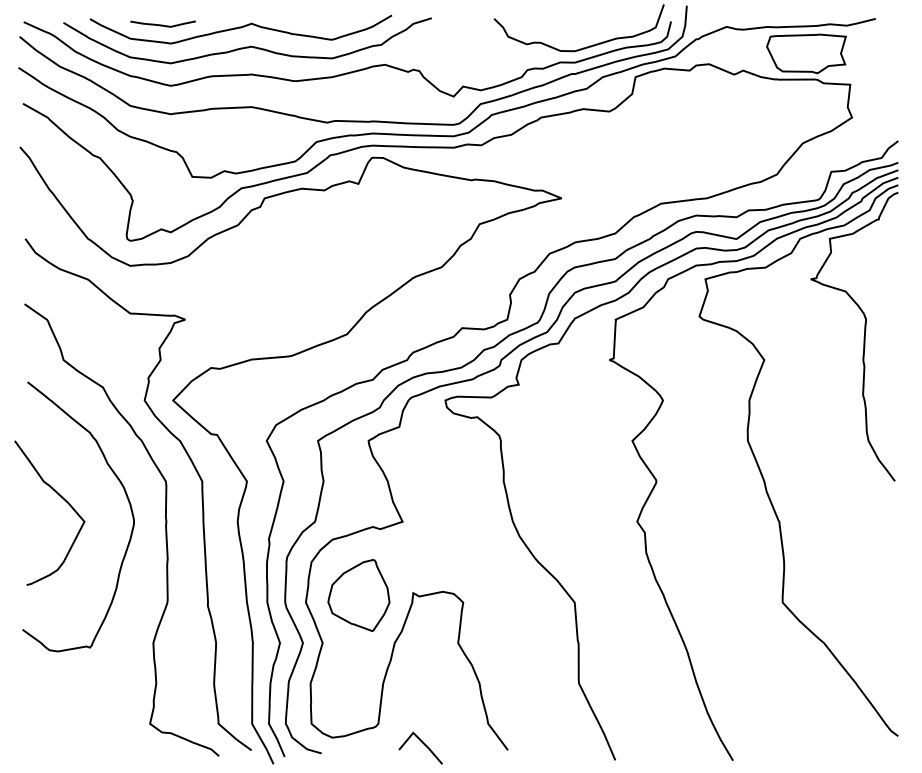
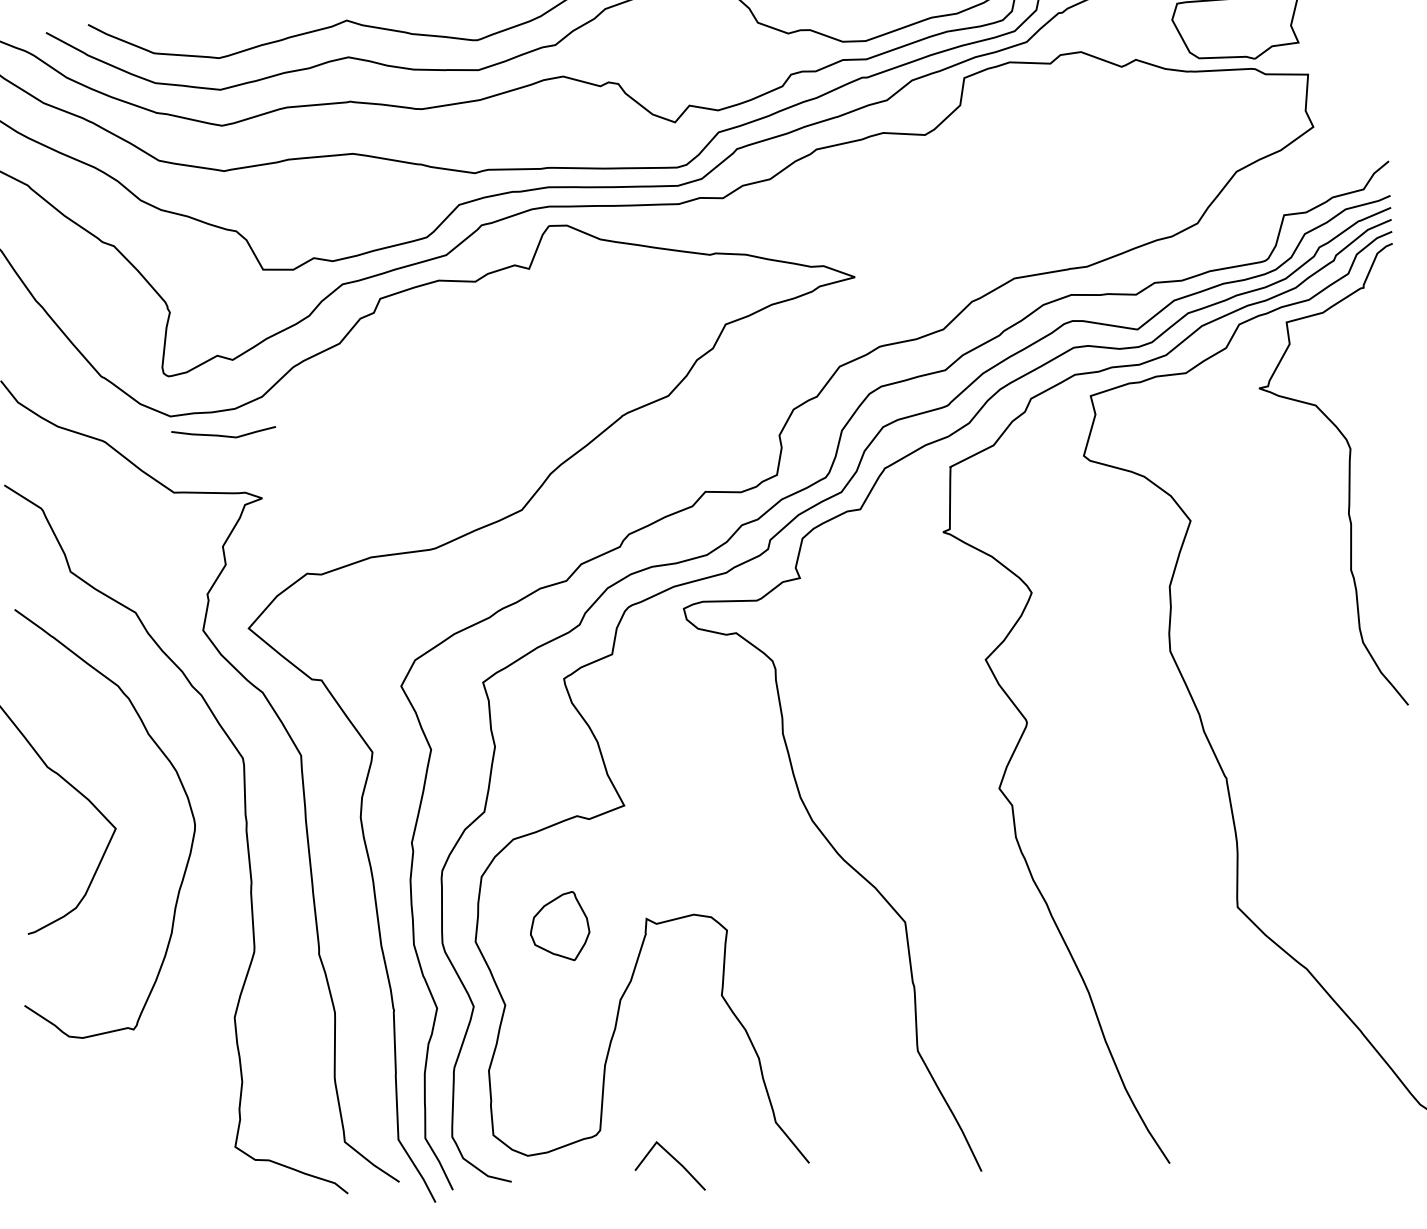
curve: (162, 24) -> (222, 434), moved
part: (358, 595) -> (559, 926), size x0.6

